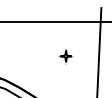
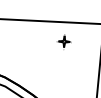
part: (65, 56) -> (63, 41), moved

